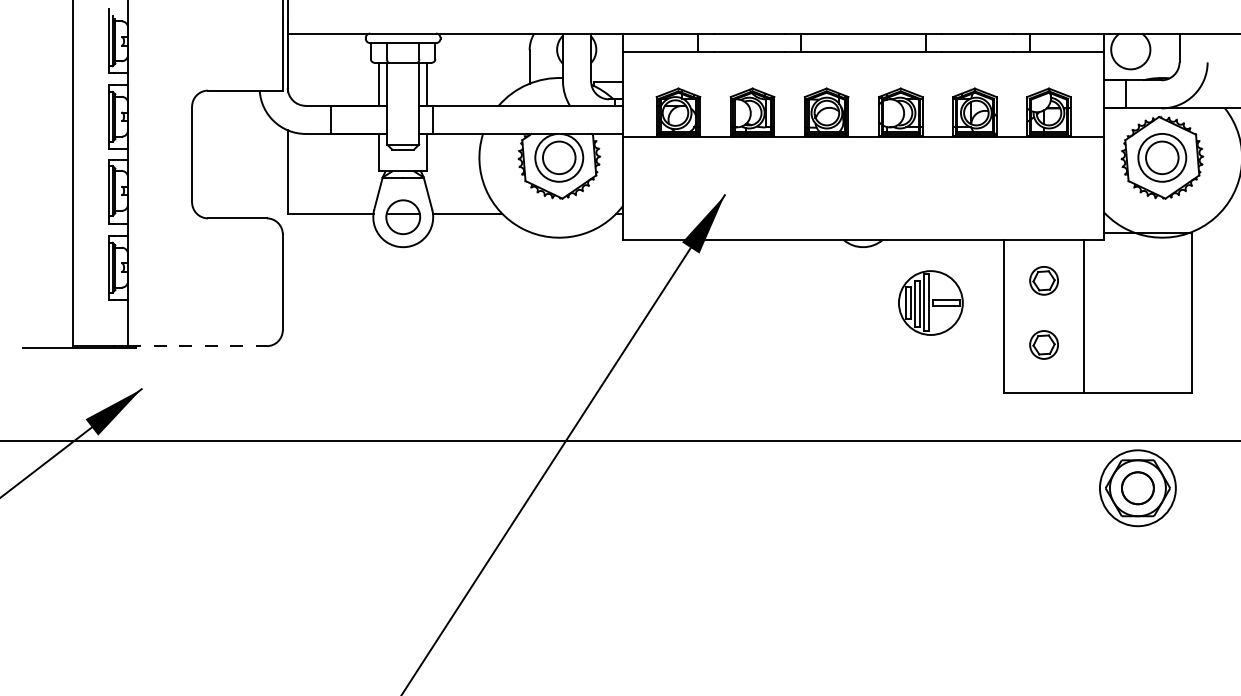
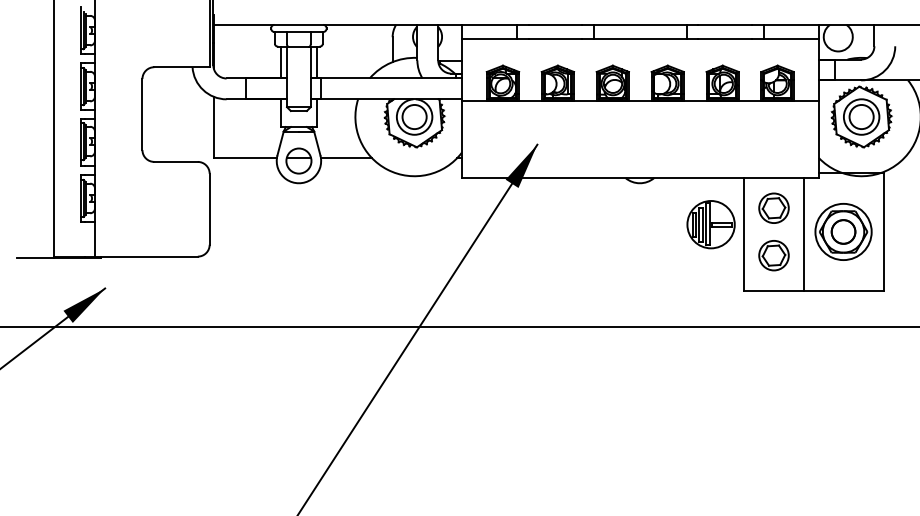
part: (1043, 279) -> (773, 207), size x1.43
part: (930, 302) -> (710, 224), moved
part: (1043, 344) -> (773, 255), size x1.43
line: (197, 345) -> (146, 256), dashed -> solid
part: (1137, 487) -> (843, 231), moved

